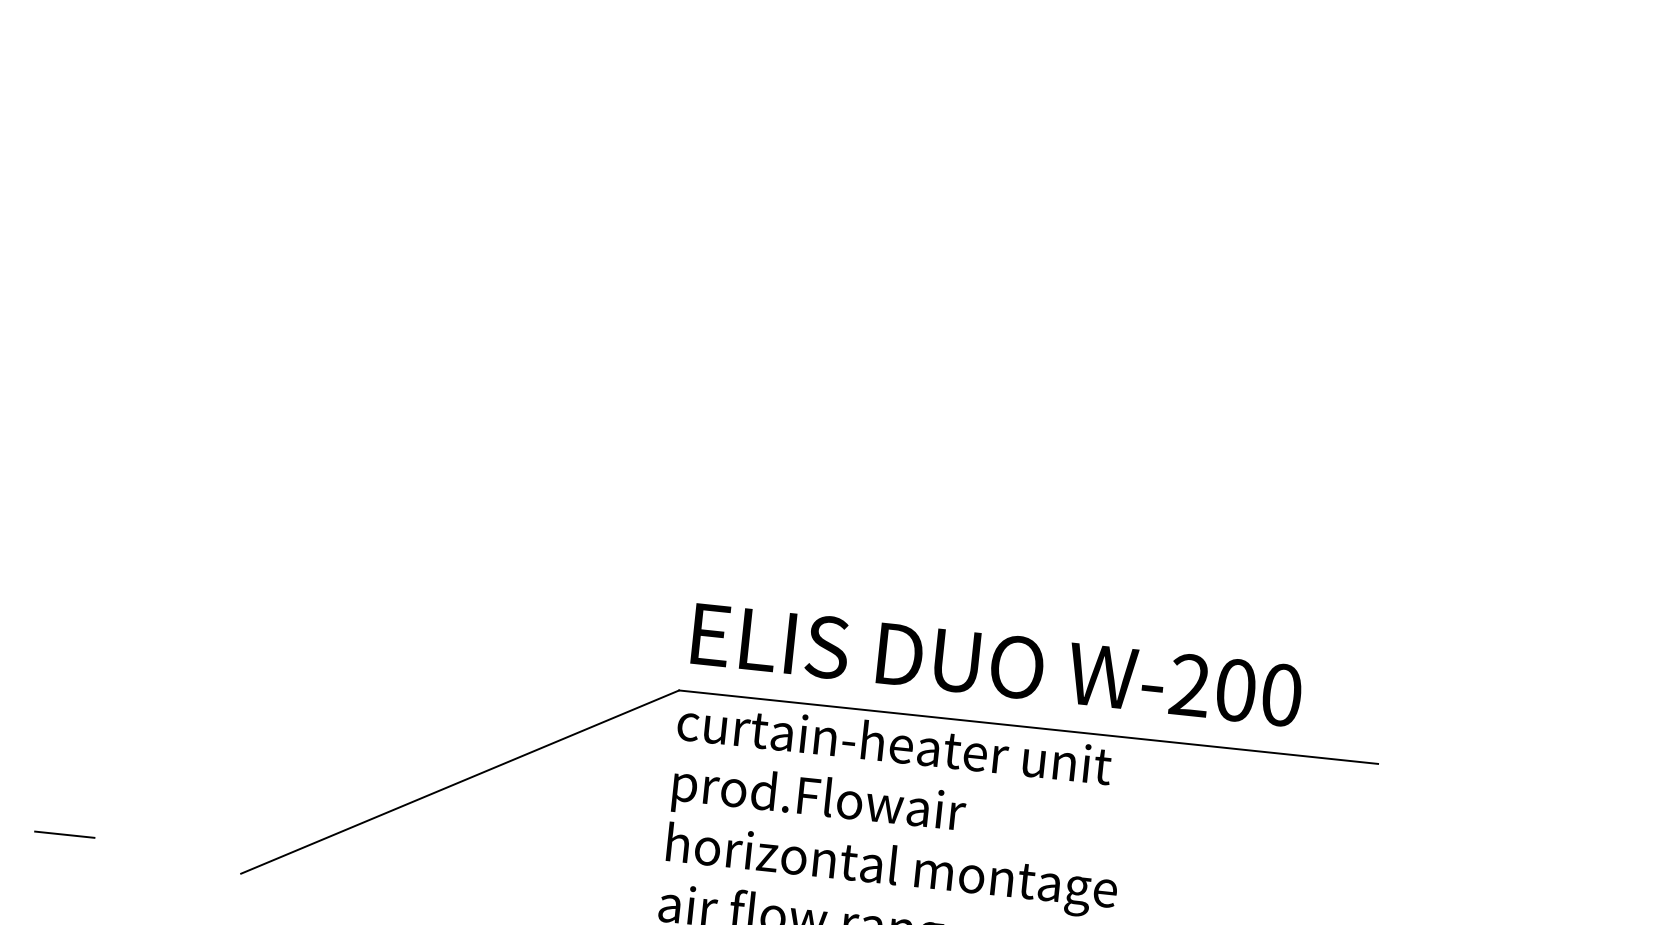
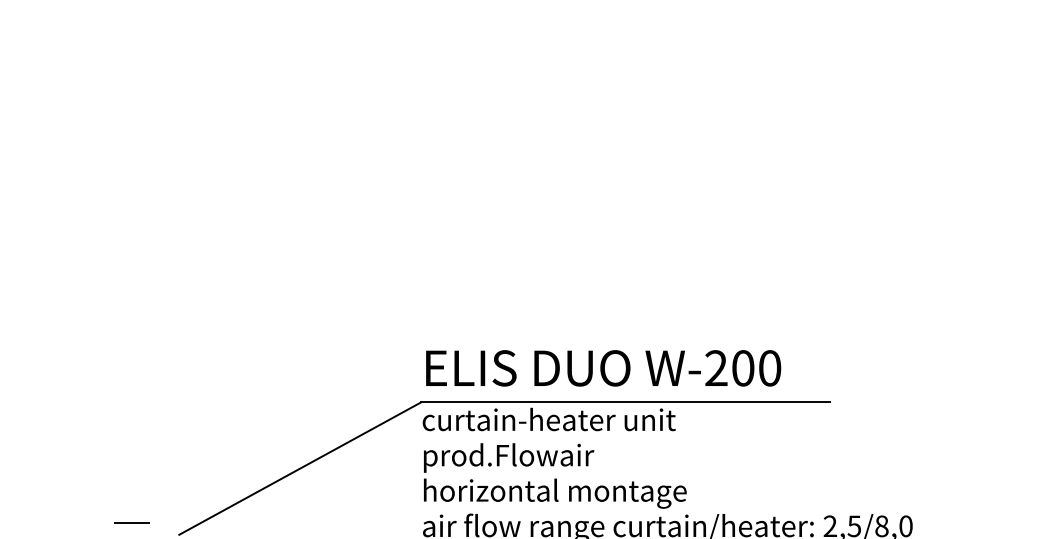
line: (64, 833) -> (131, 522), moved

